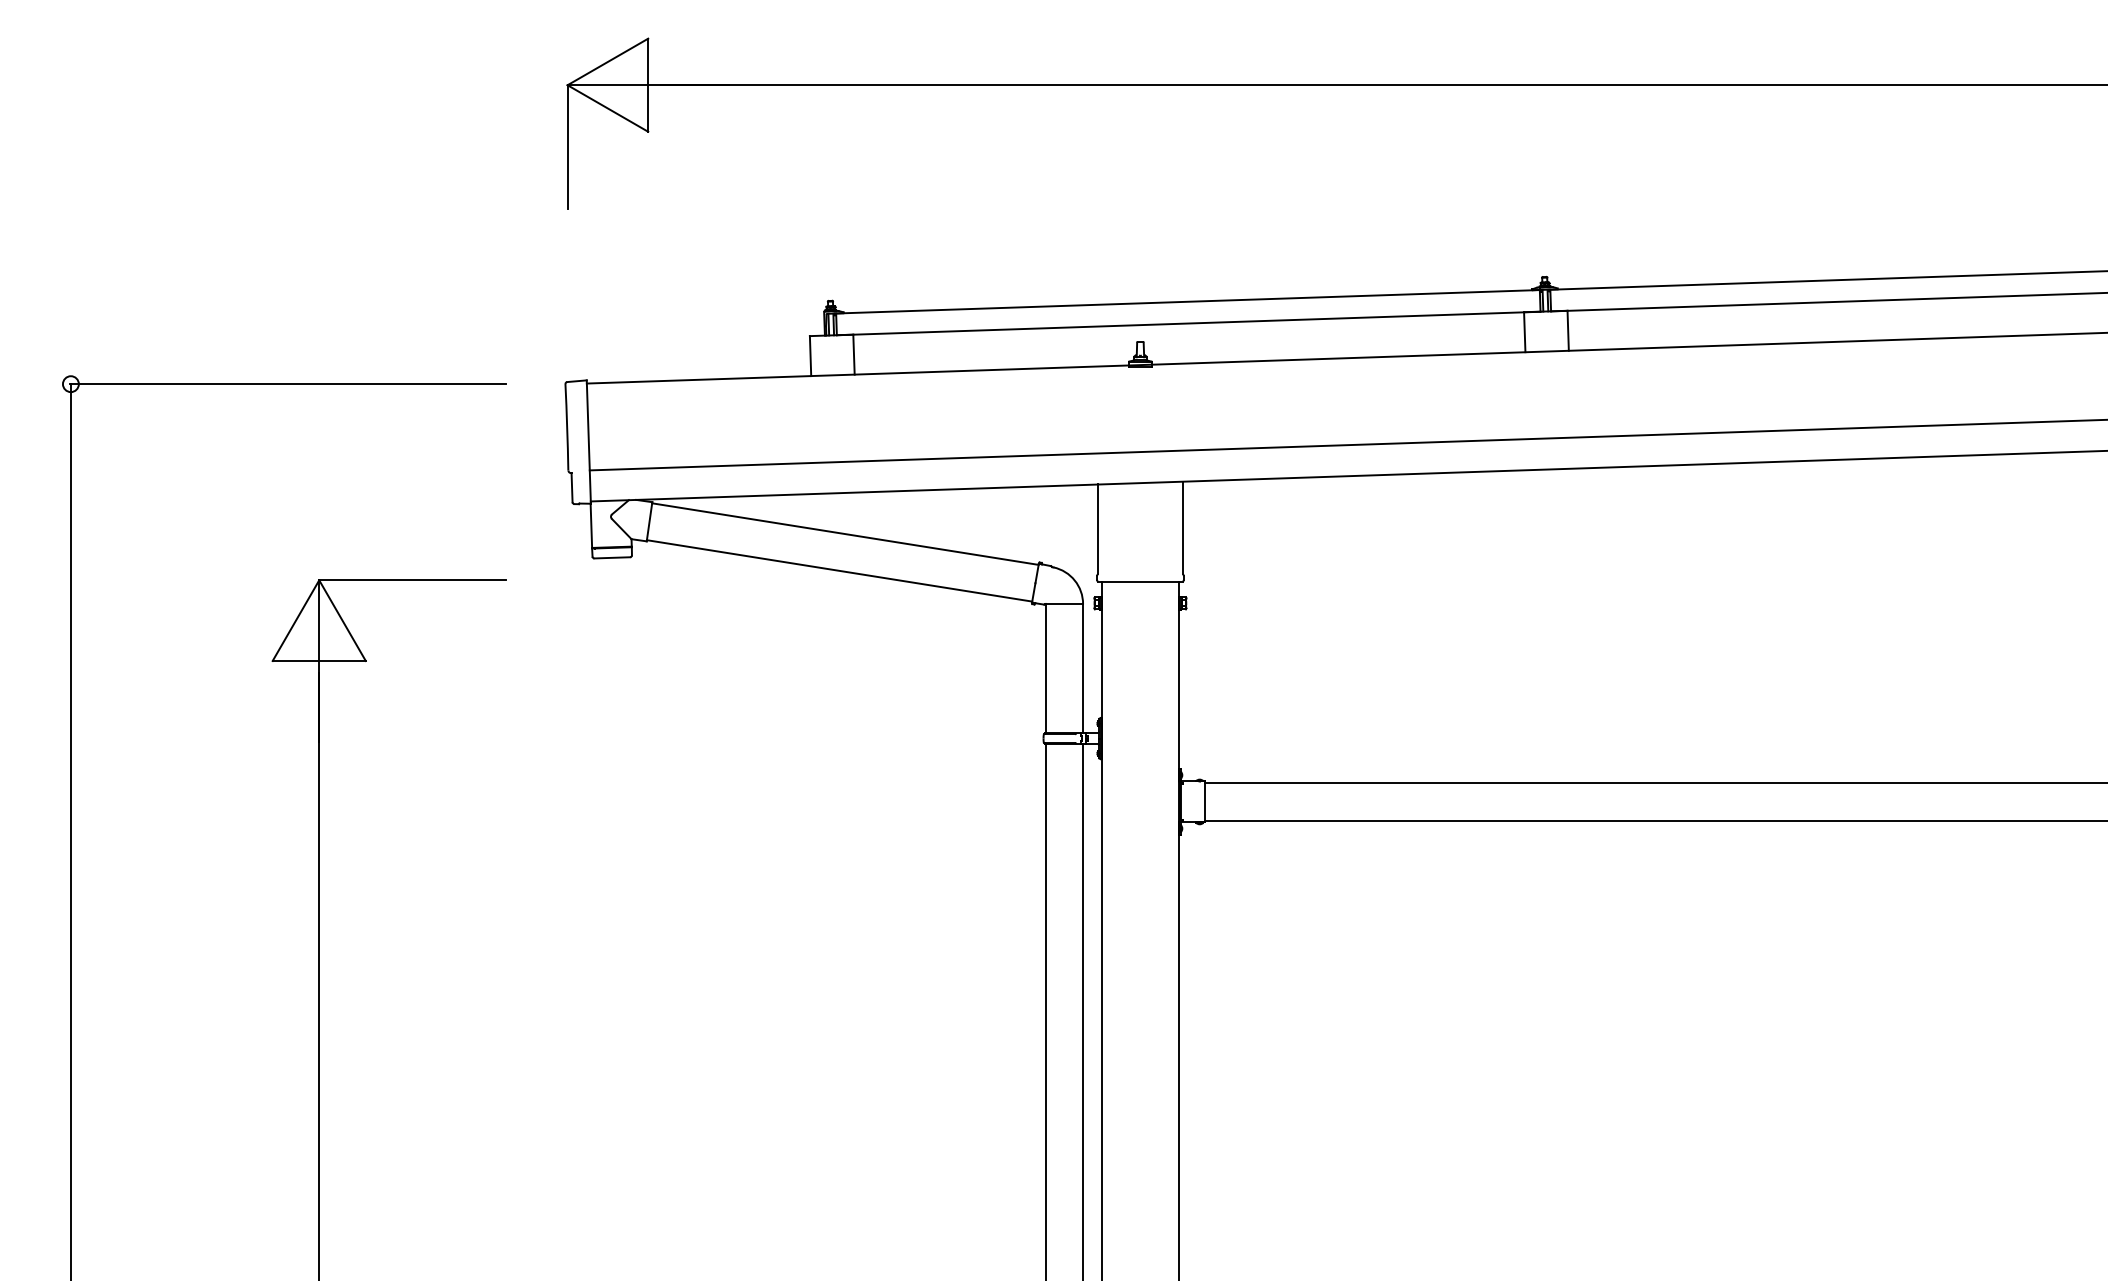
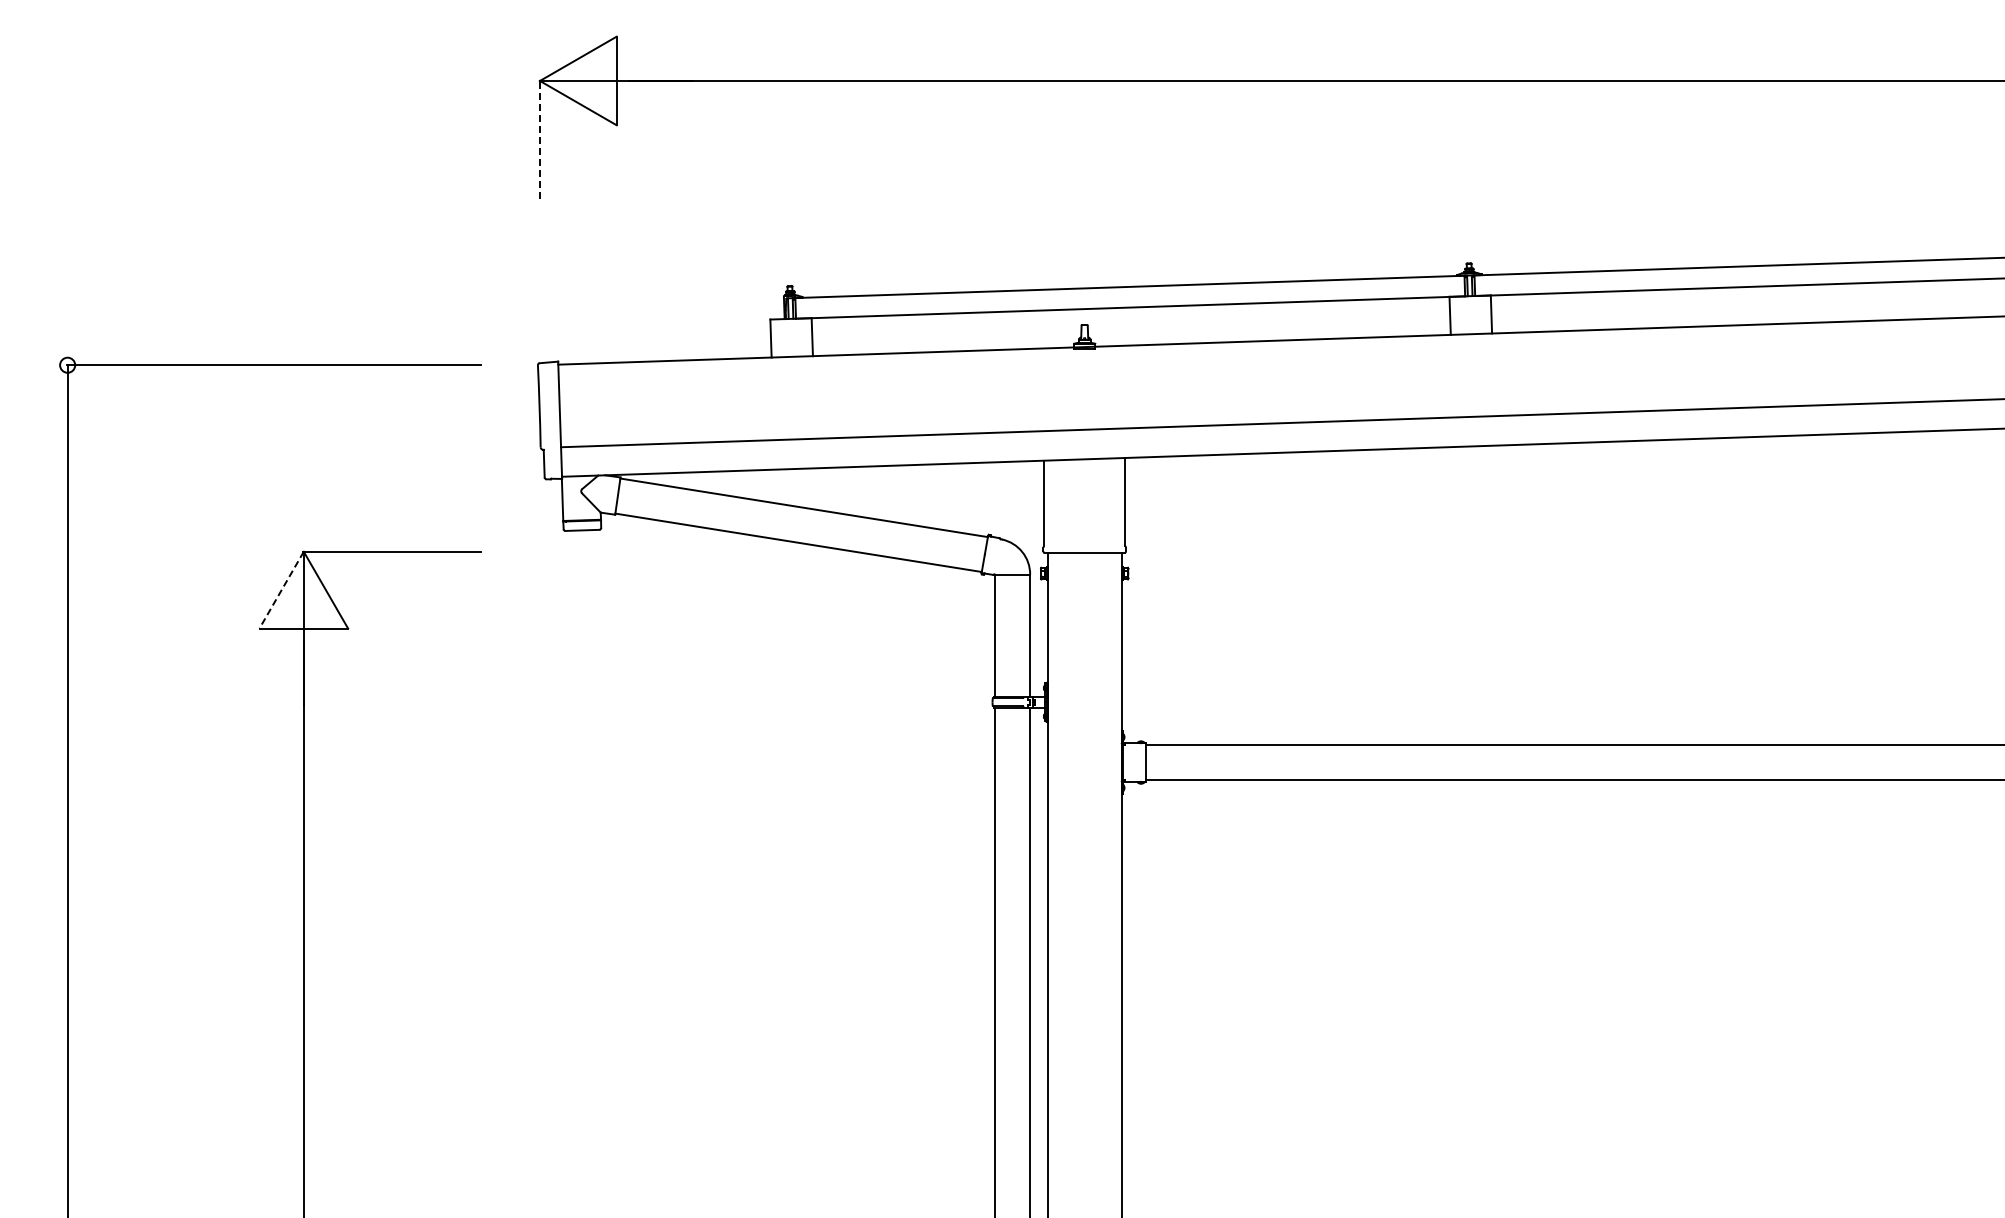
line: (567, 146) -> (539, 139), solid -> dashed
line: (295, 621) -> (281, 590), solid -> dashed

